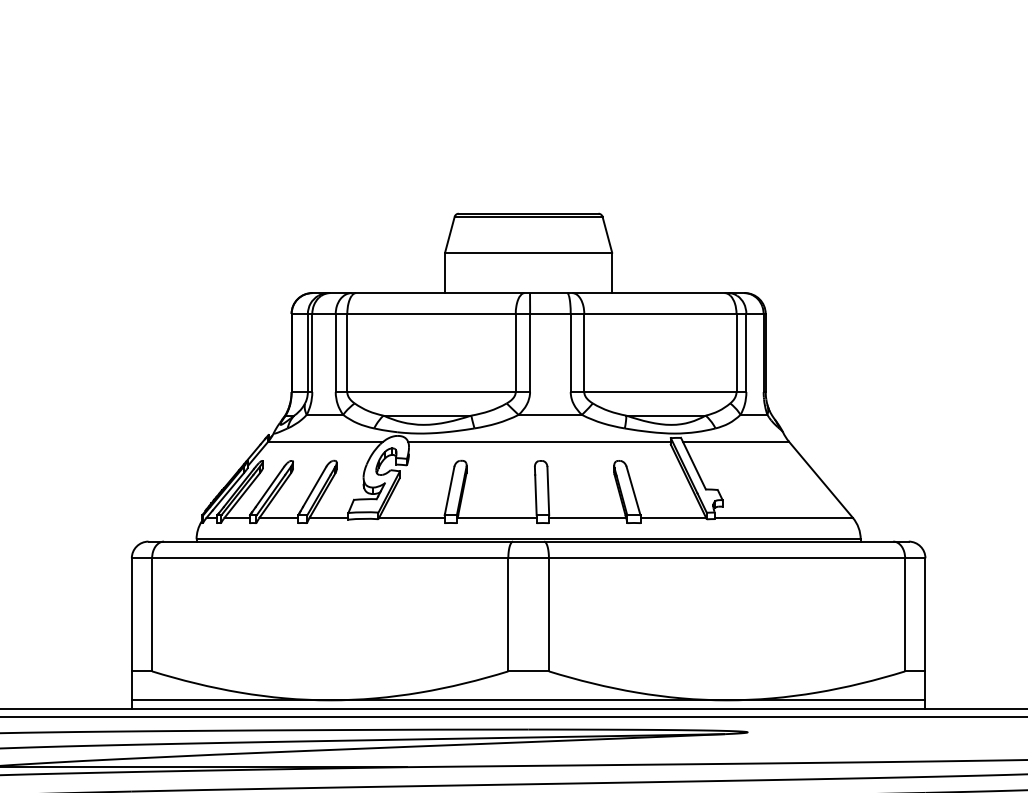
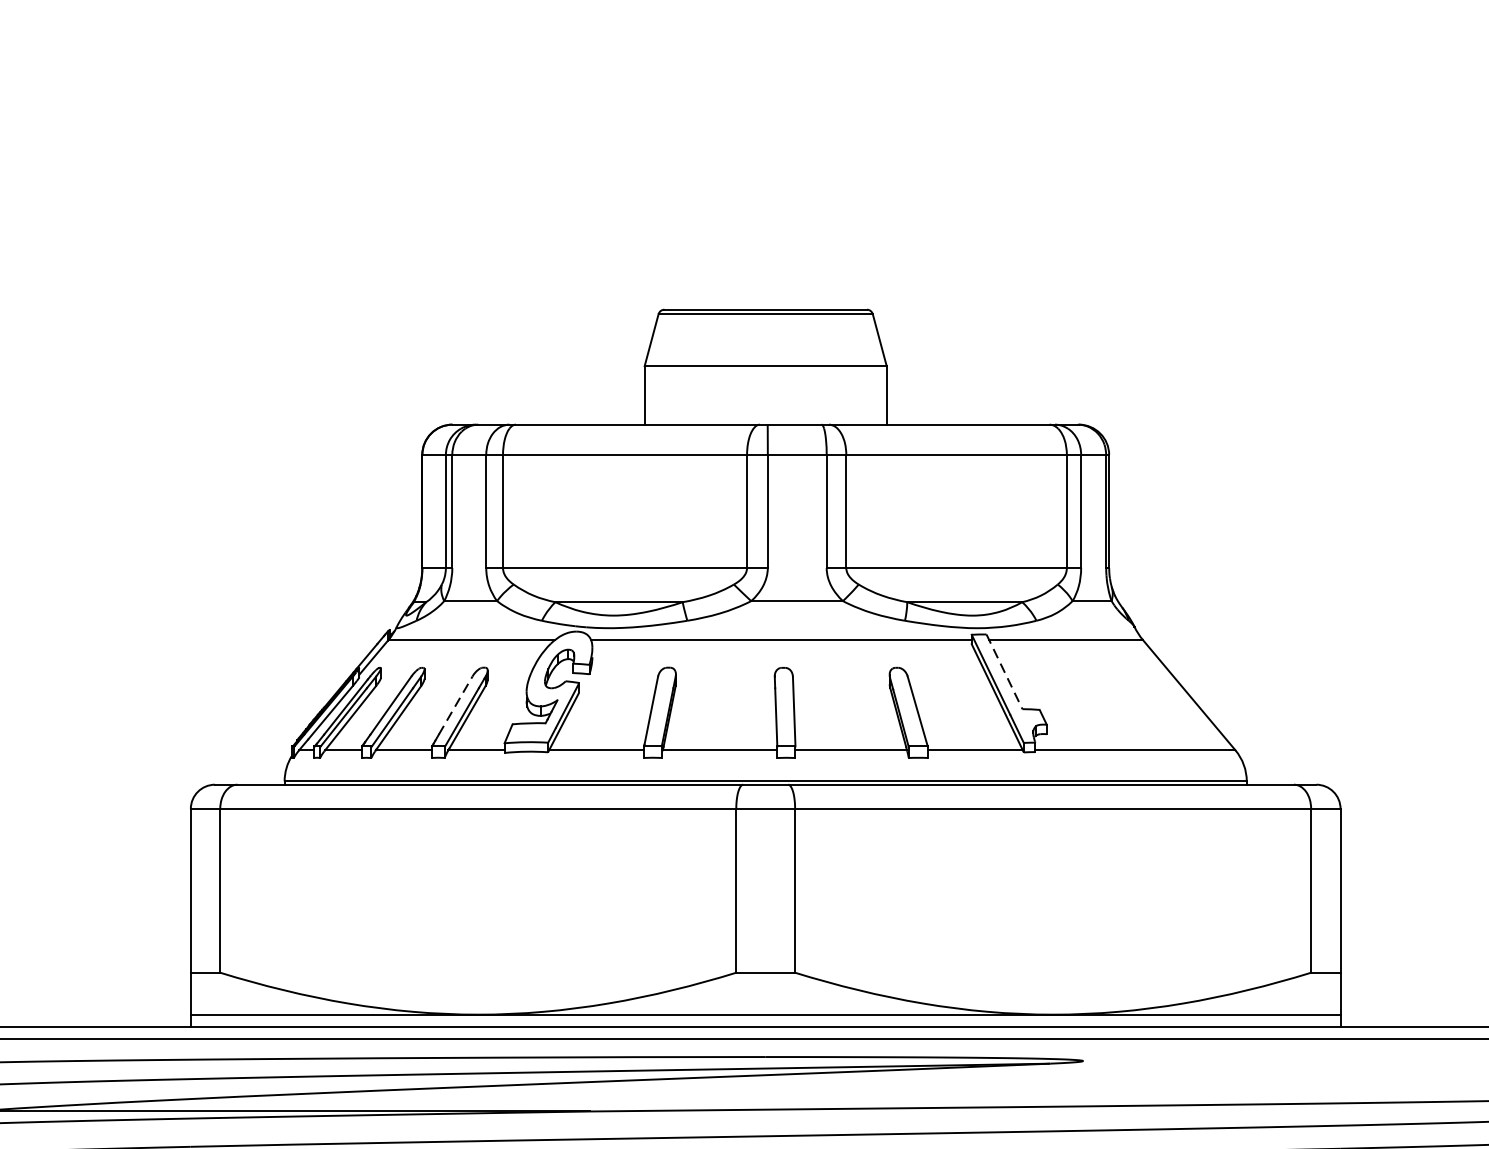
line: (693, 463) -> (1004, 671), solid -> dashed
line: (314, 486) -> (455, 704), solid -> dashed

